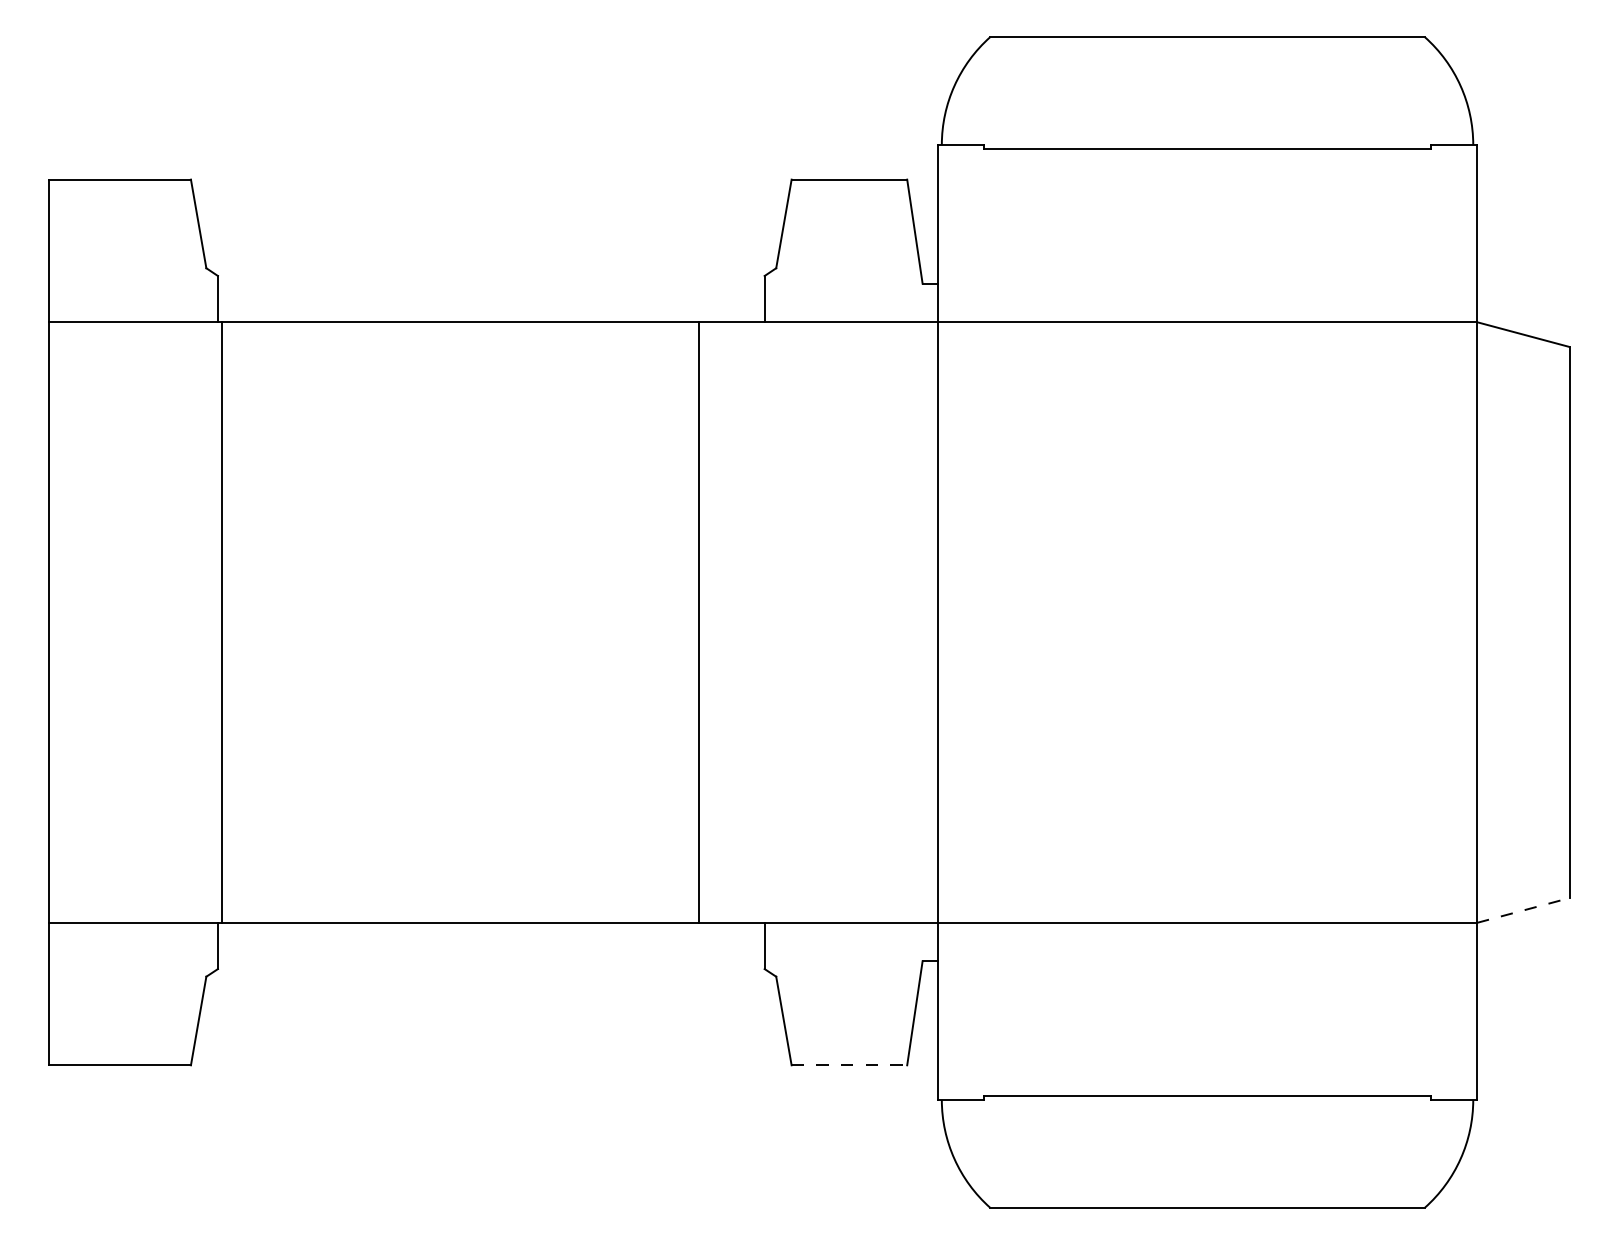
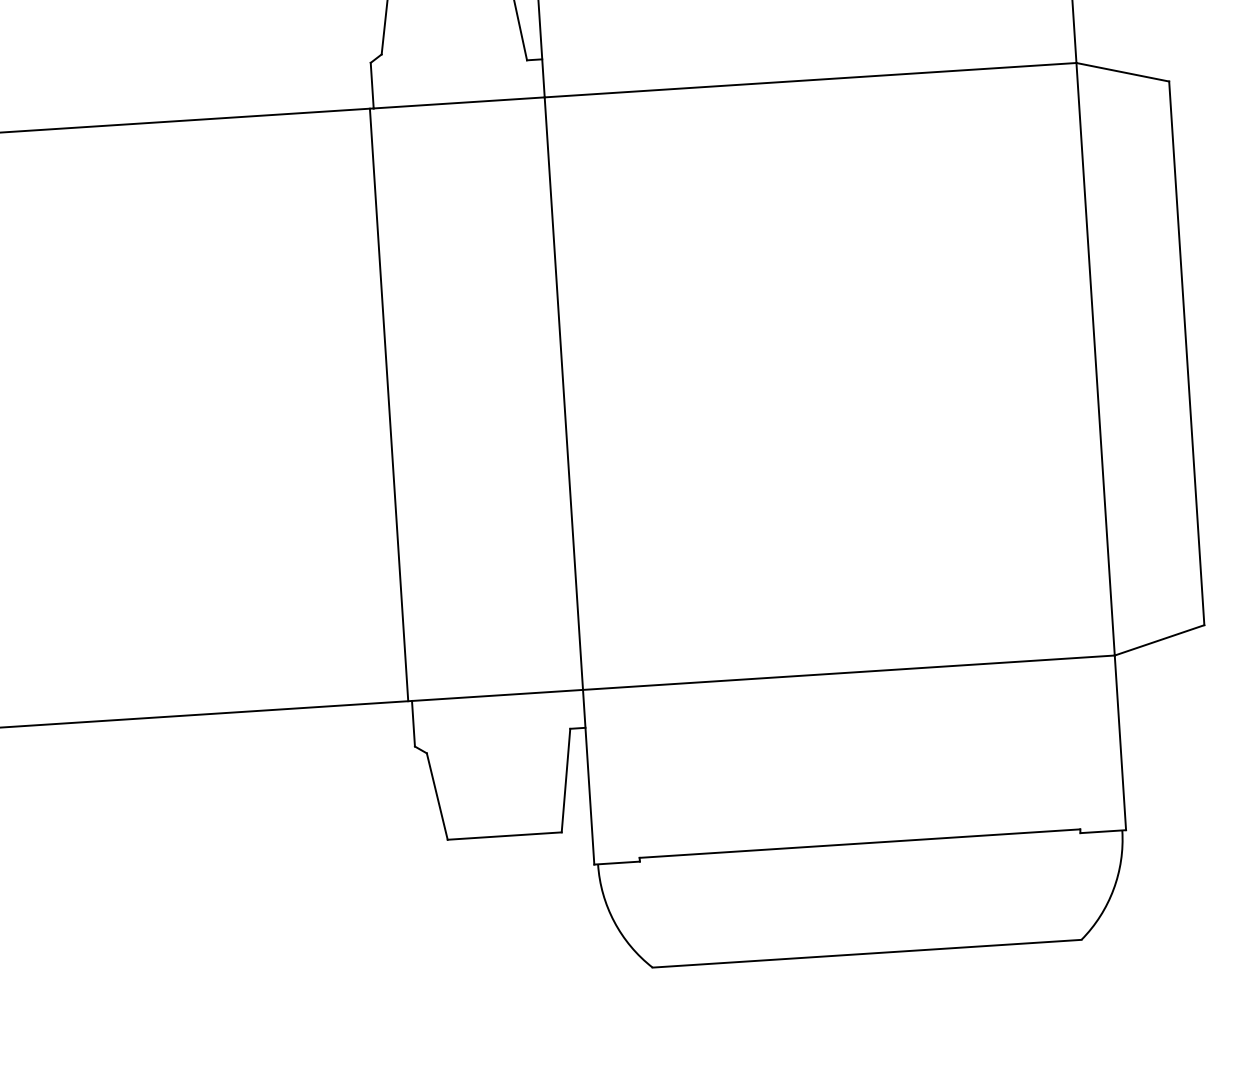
line: (698, 622) -> (388, 404), moved
line: (1523, 910) -> (1159, 640), dashed -> solid
line: (849, 1065) -> (504, 836), dashed -> solid

